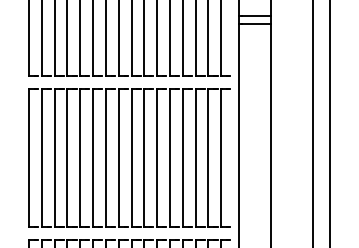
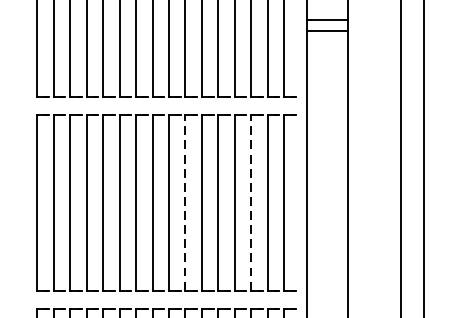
line: (144, 157) -> (185, 202), solid -> dashed
line: (195, 157) -> (251, 202), solid -> dashed

